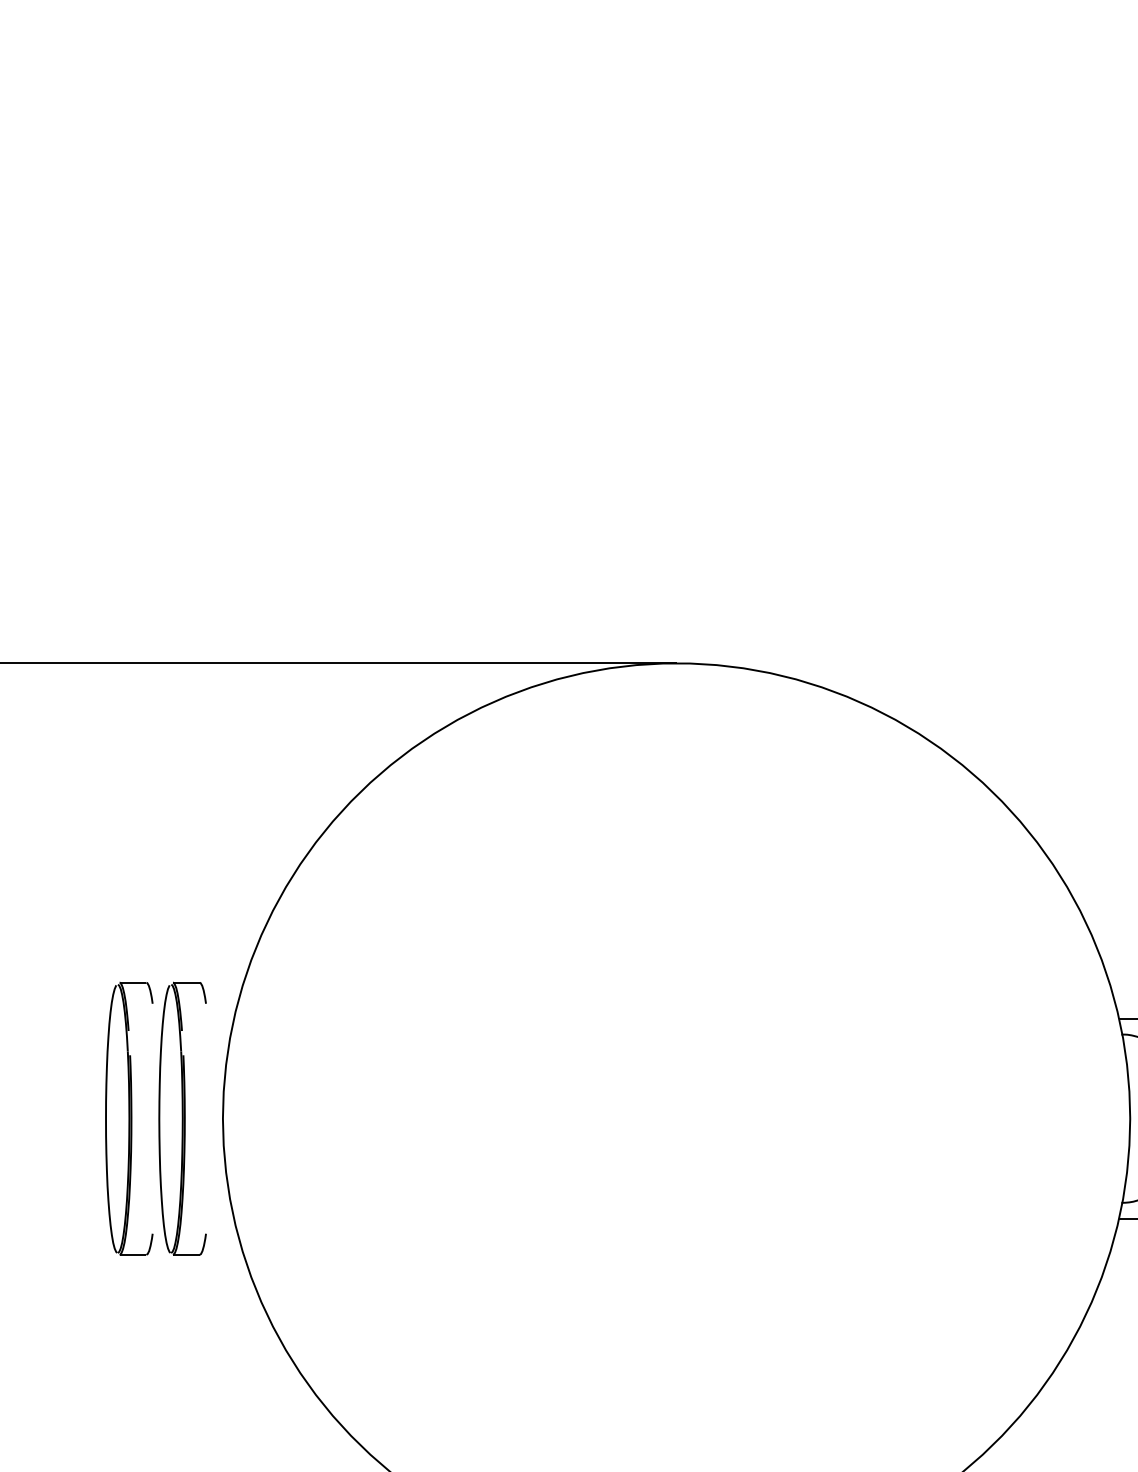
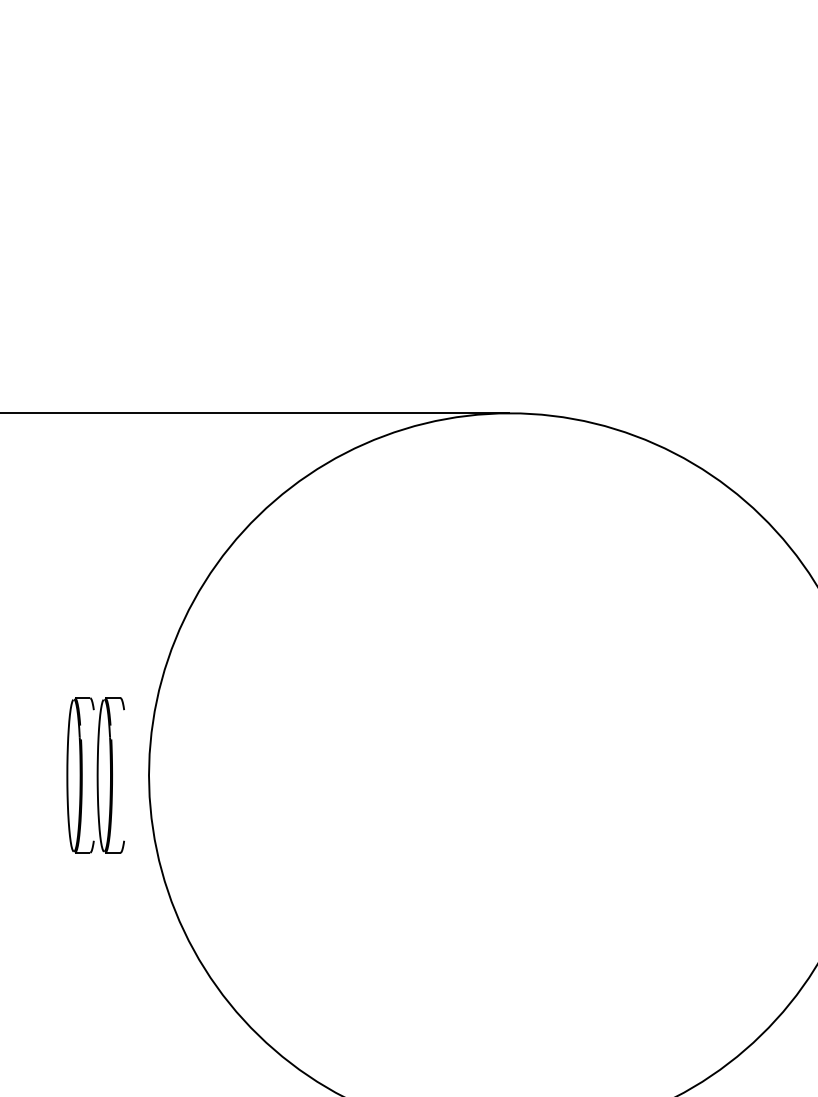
part: (155, 1118) -> (95, 775), size x0.71

